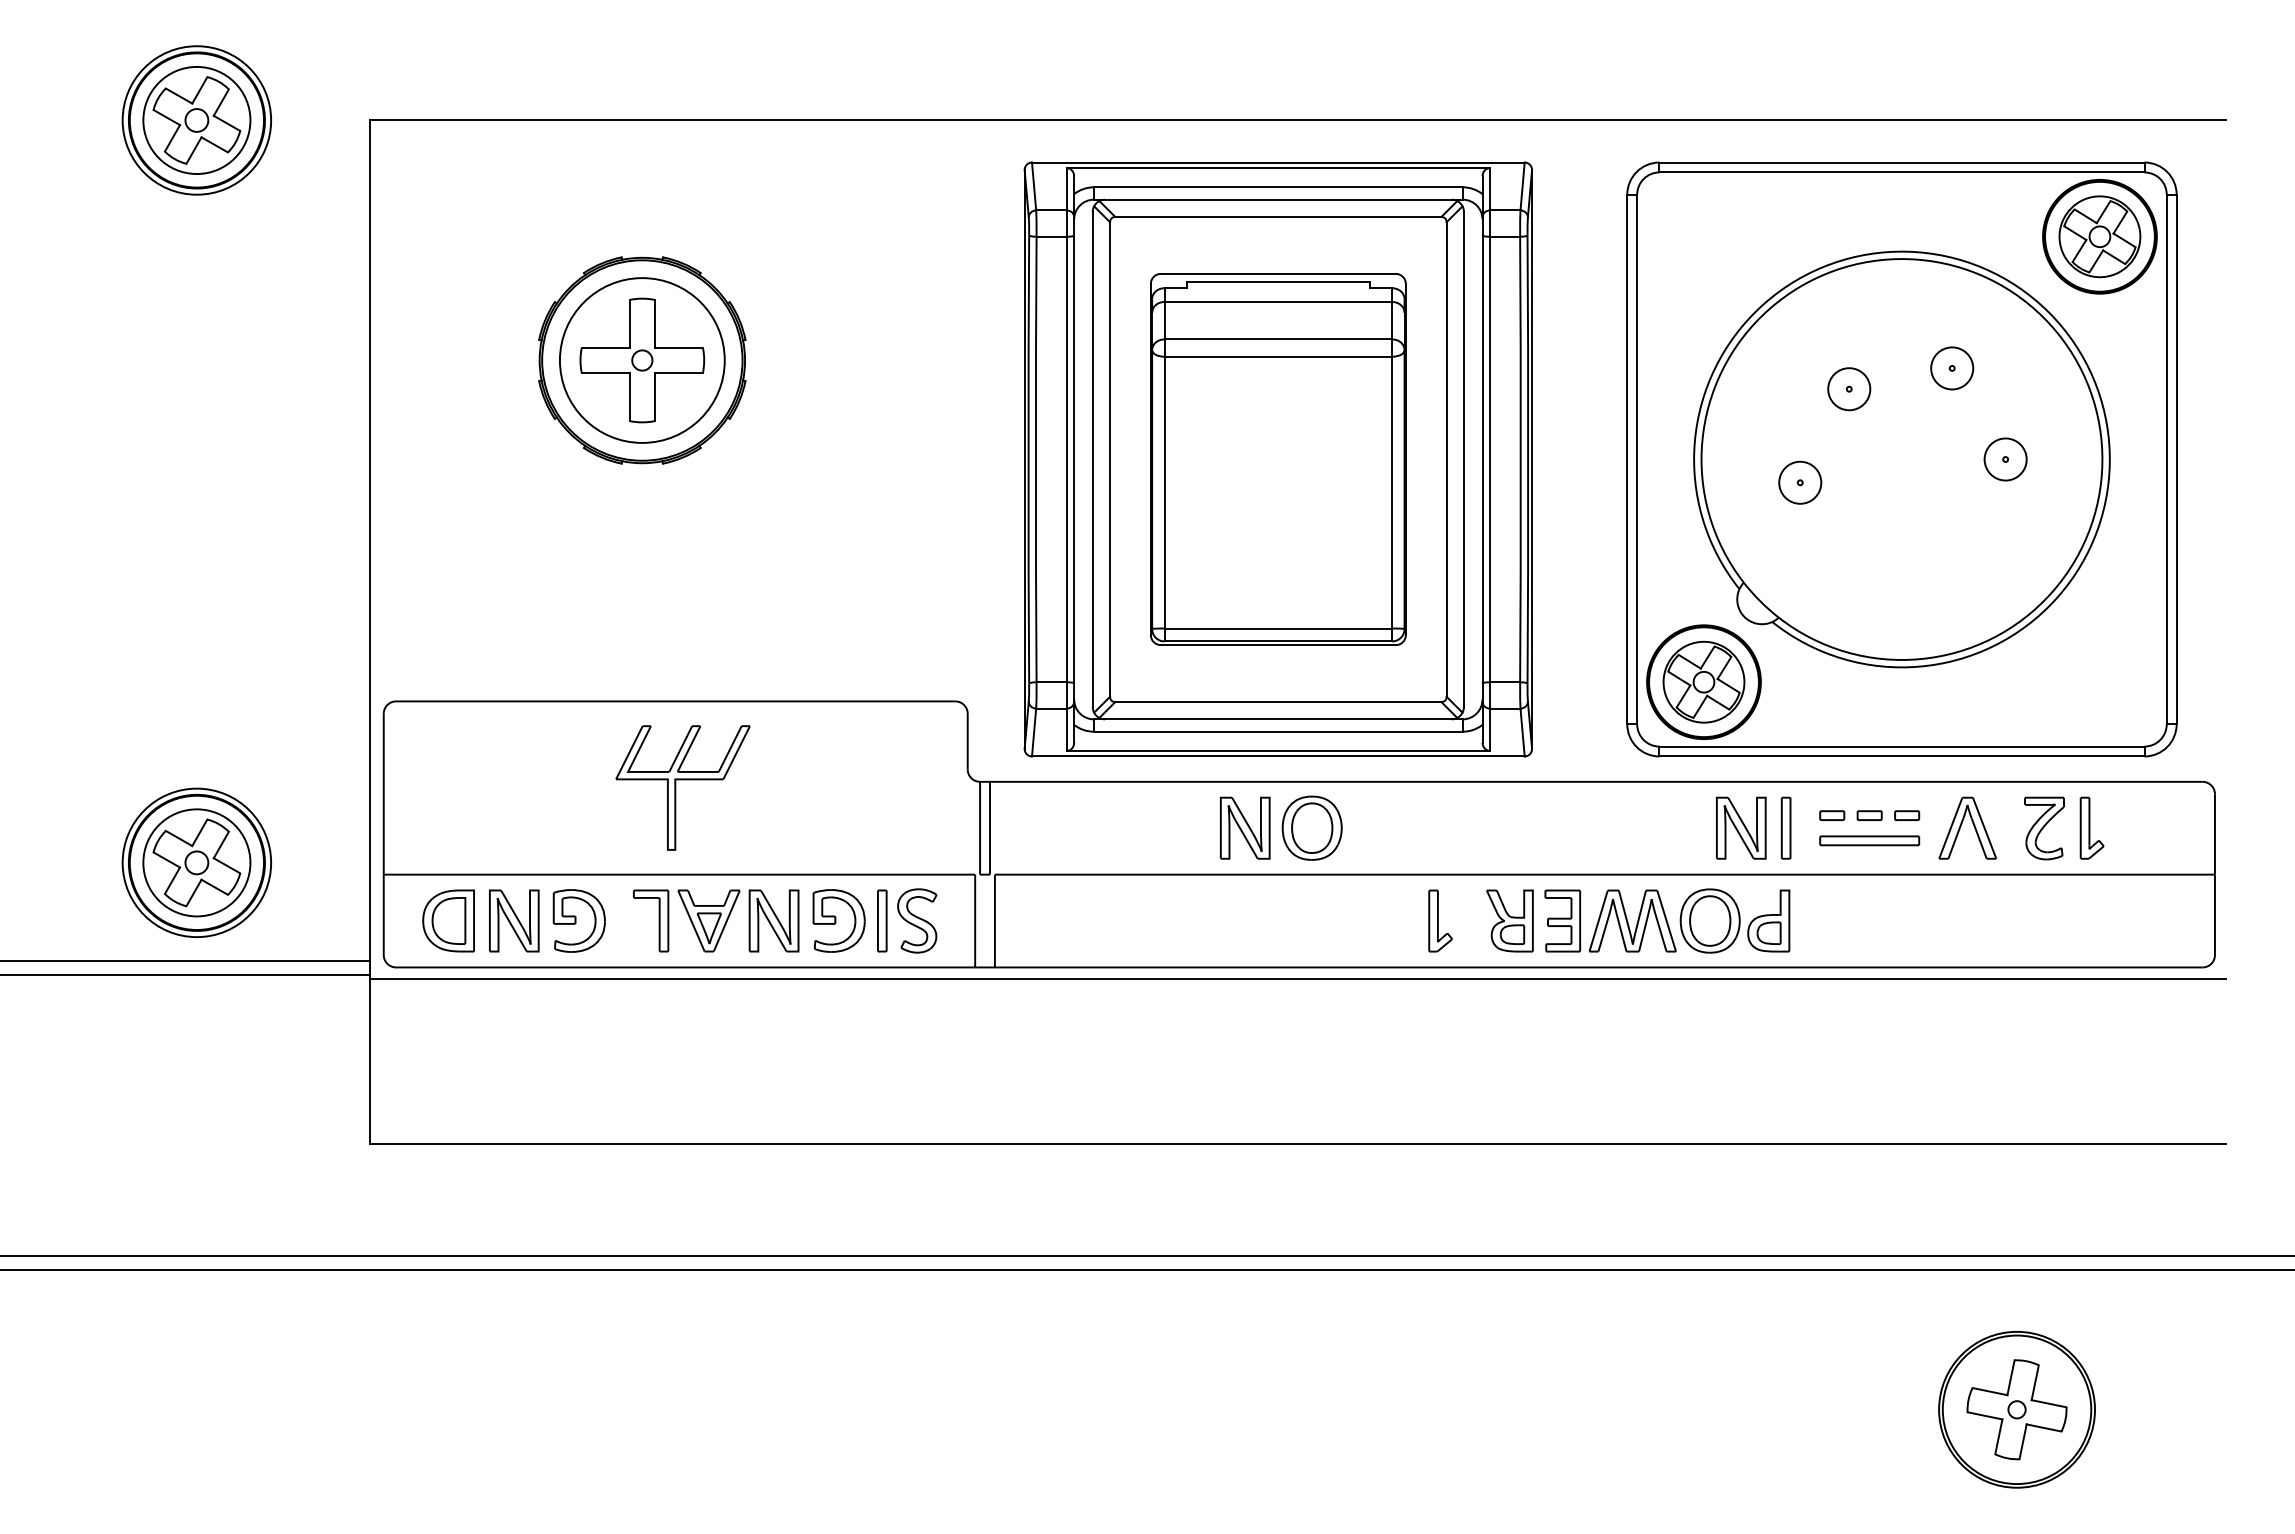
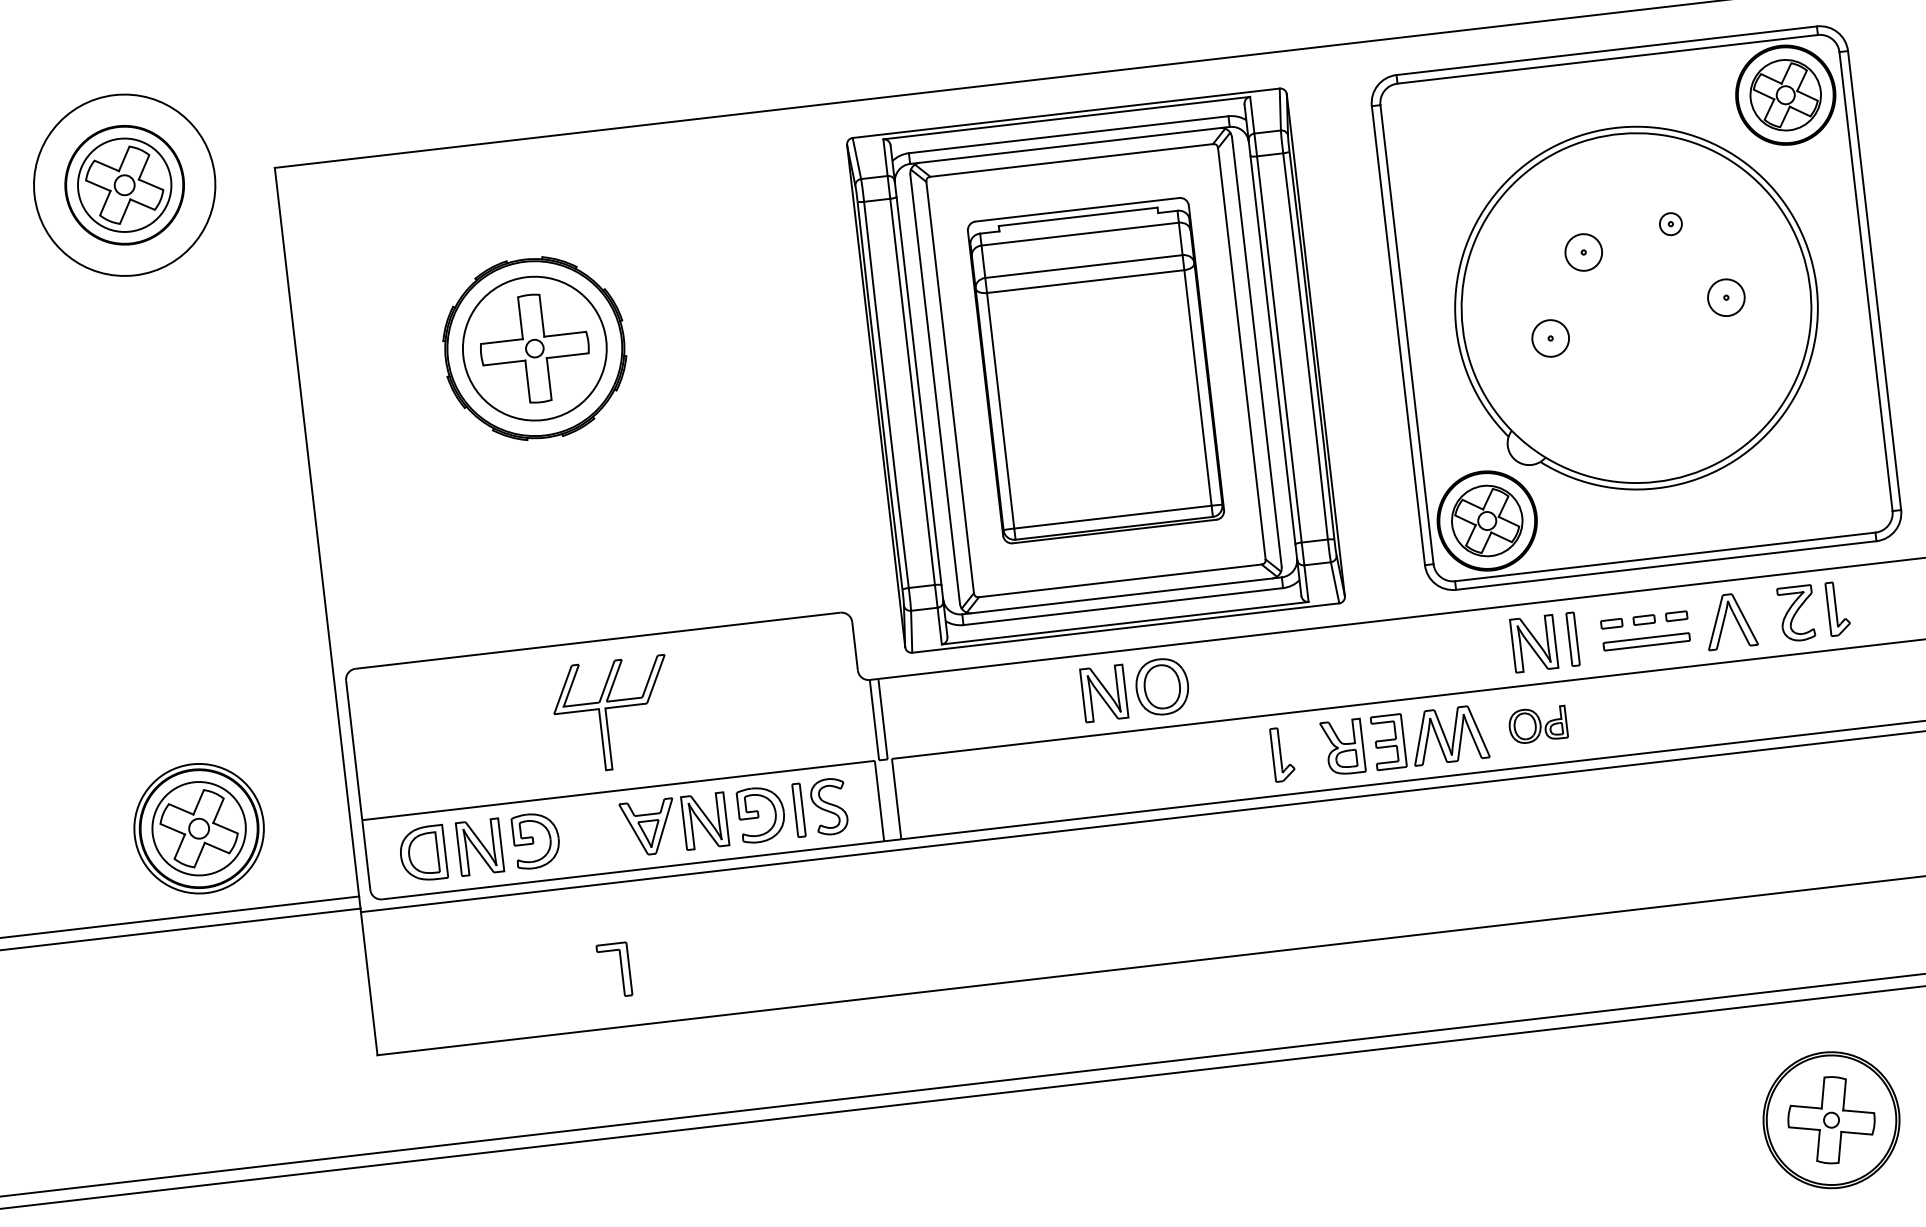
circle: (196, 120) -> (124, 185), size x1.4
circle: (1952, 368) -> (1671, 224), size x0.6
part: (658, 920) -> (620, 969), moved
part: (1734, 920) -> (1537, 724), size x0.6

